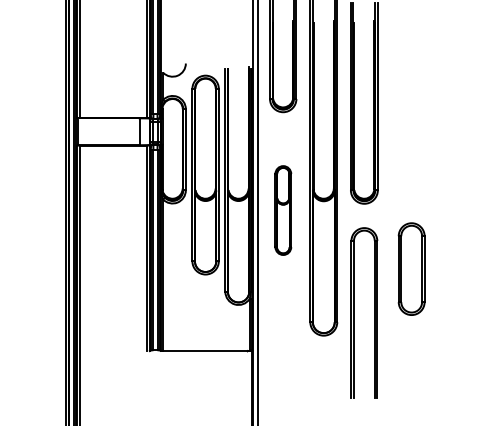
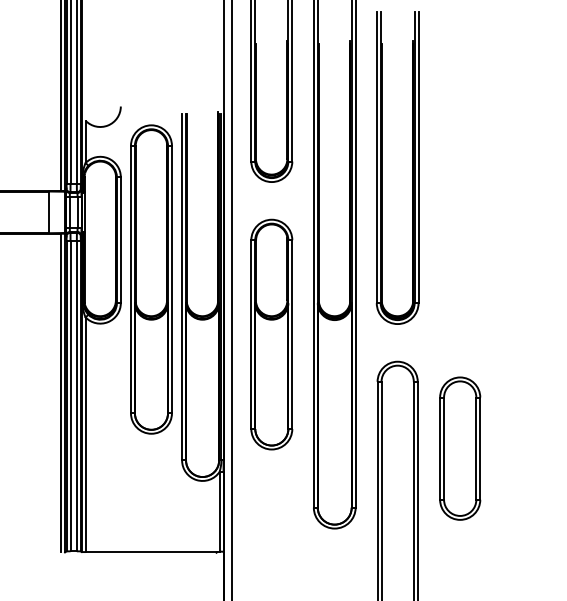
part: (283, 210) -> (272, 334), size x1.67
part: (411, 268) -> (459, 447), moved

